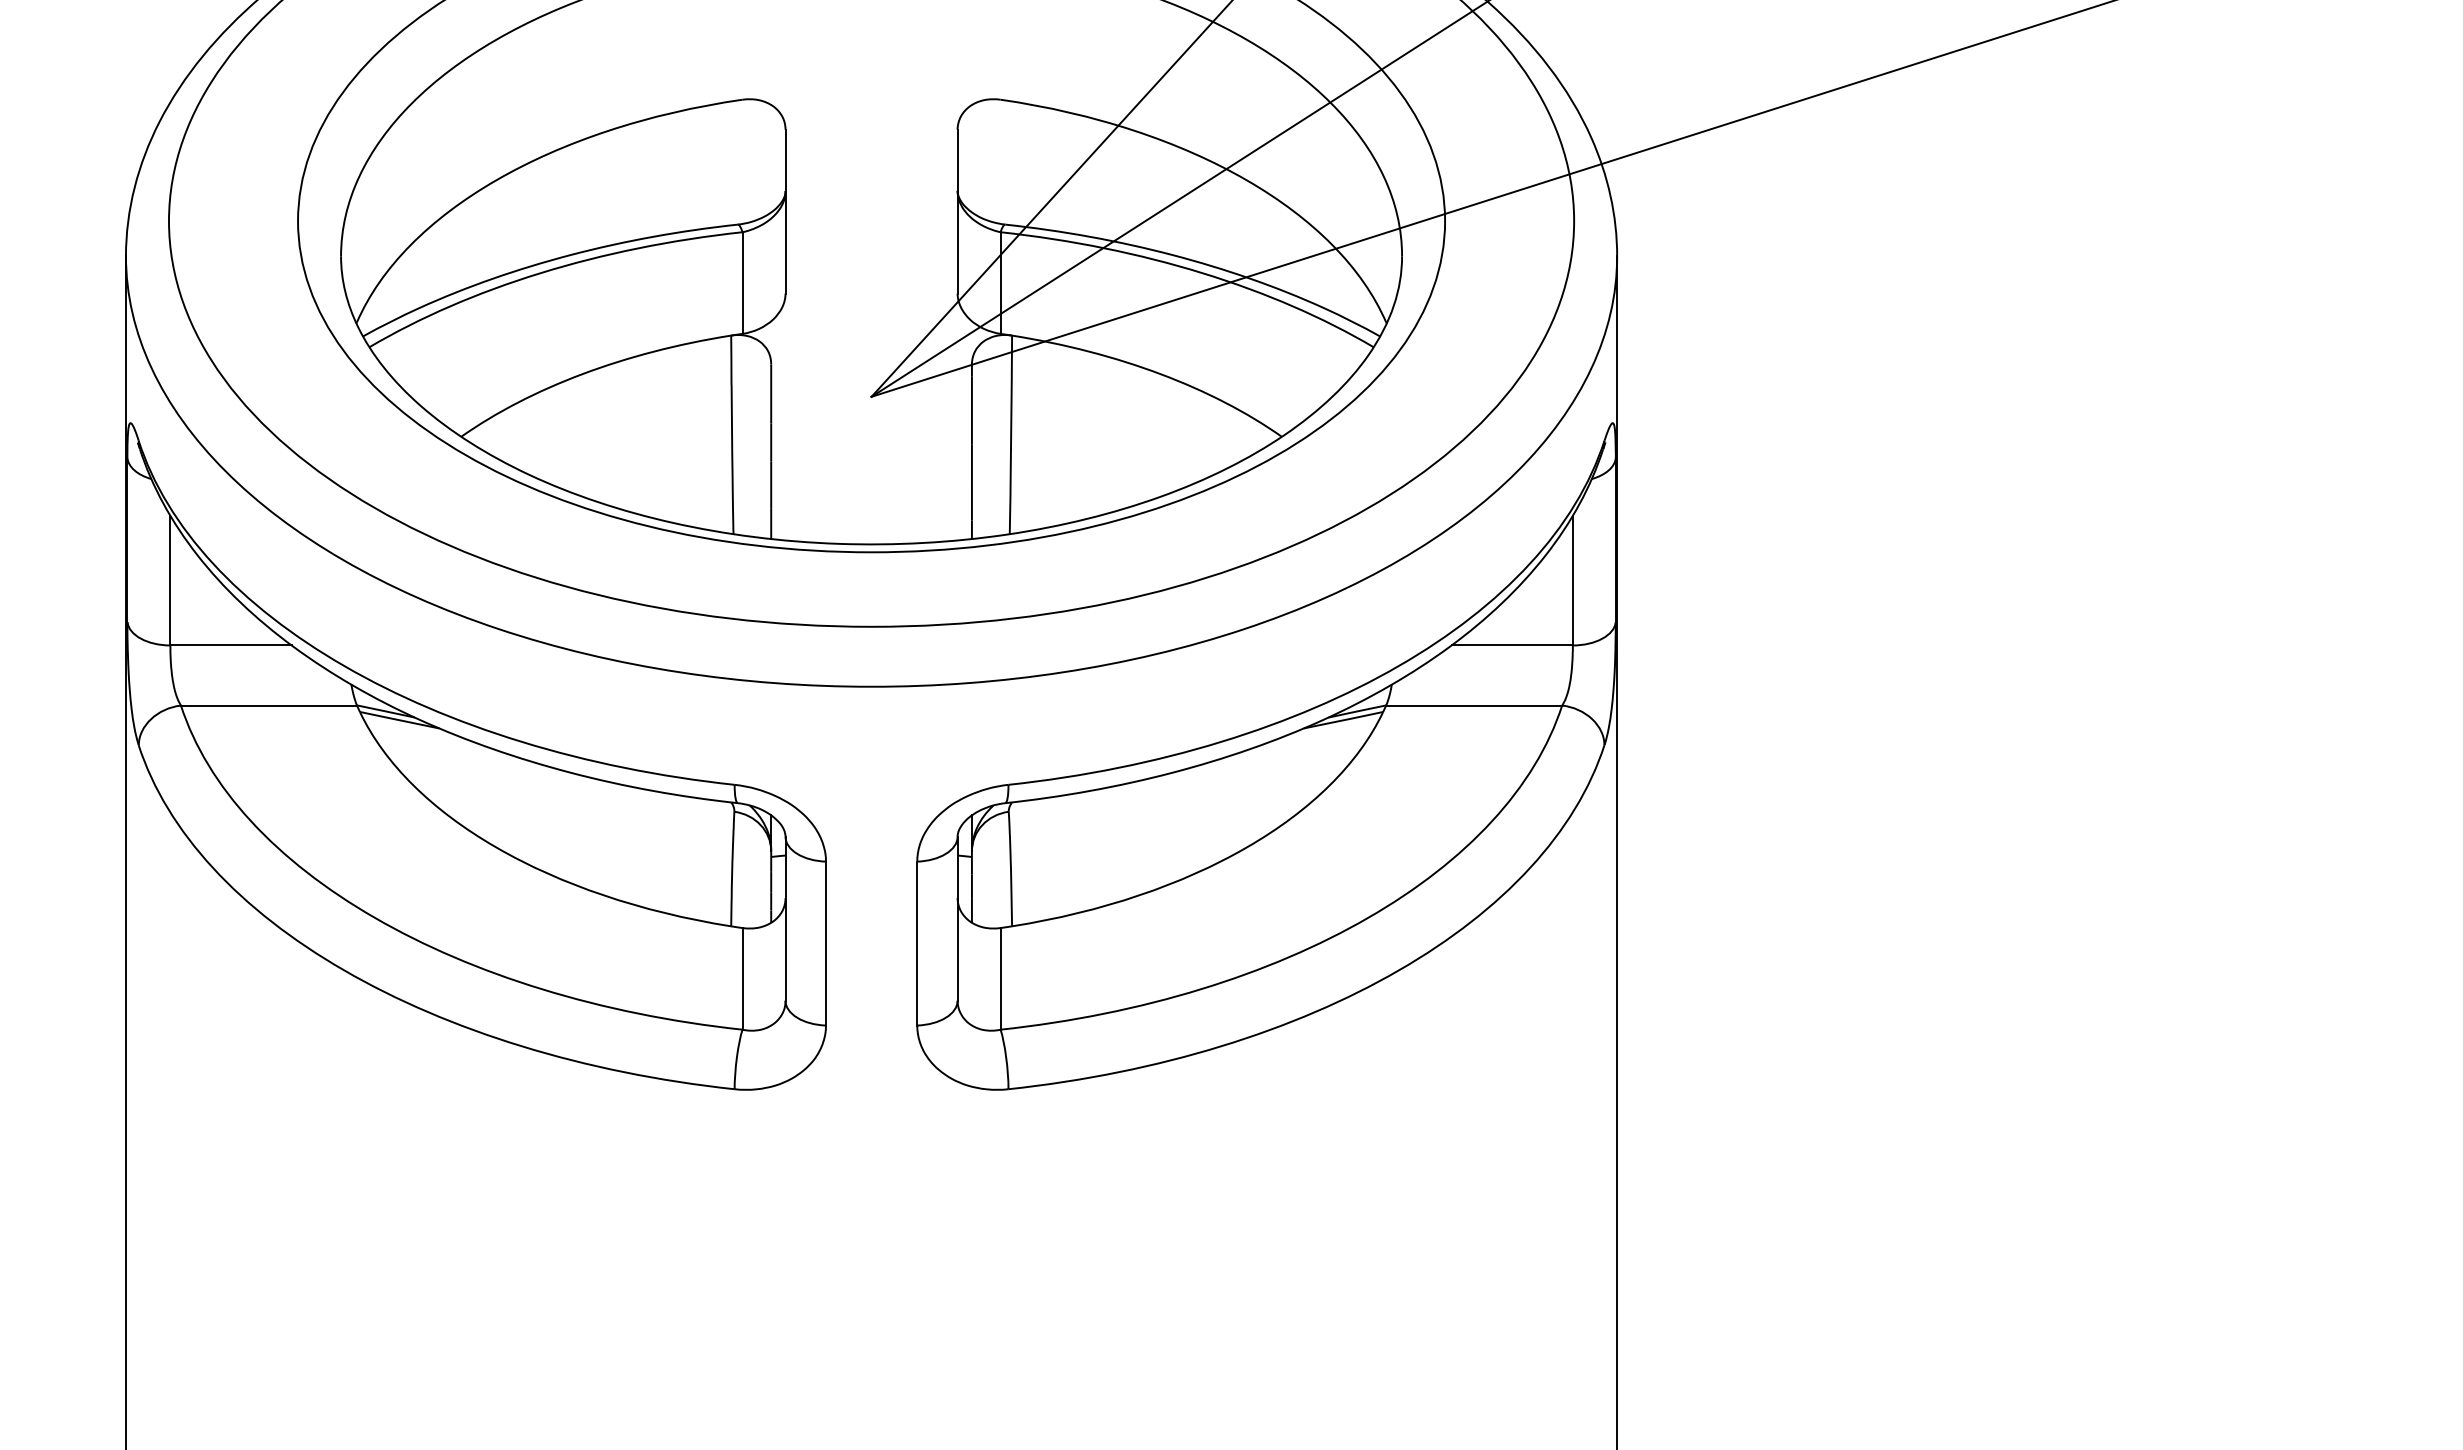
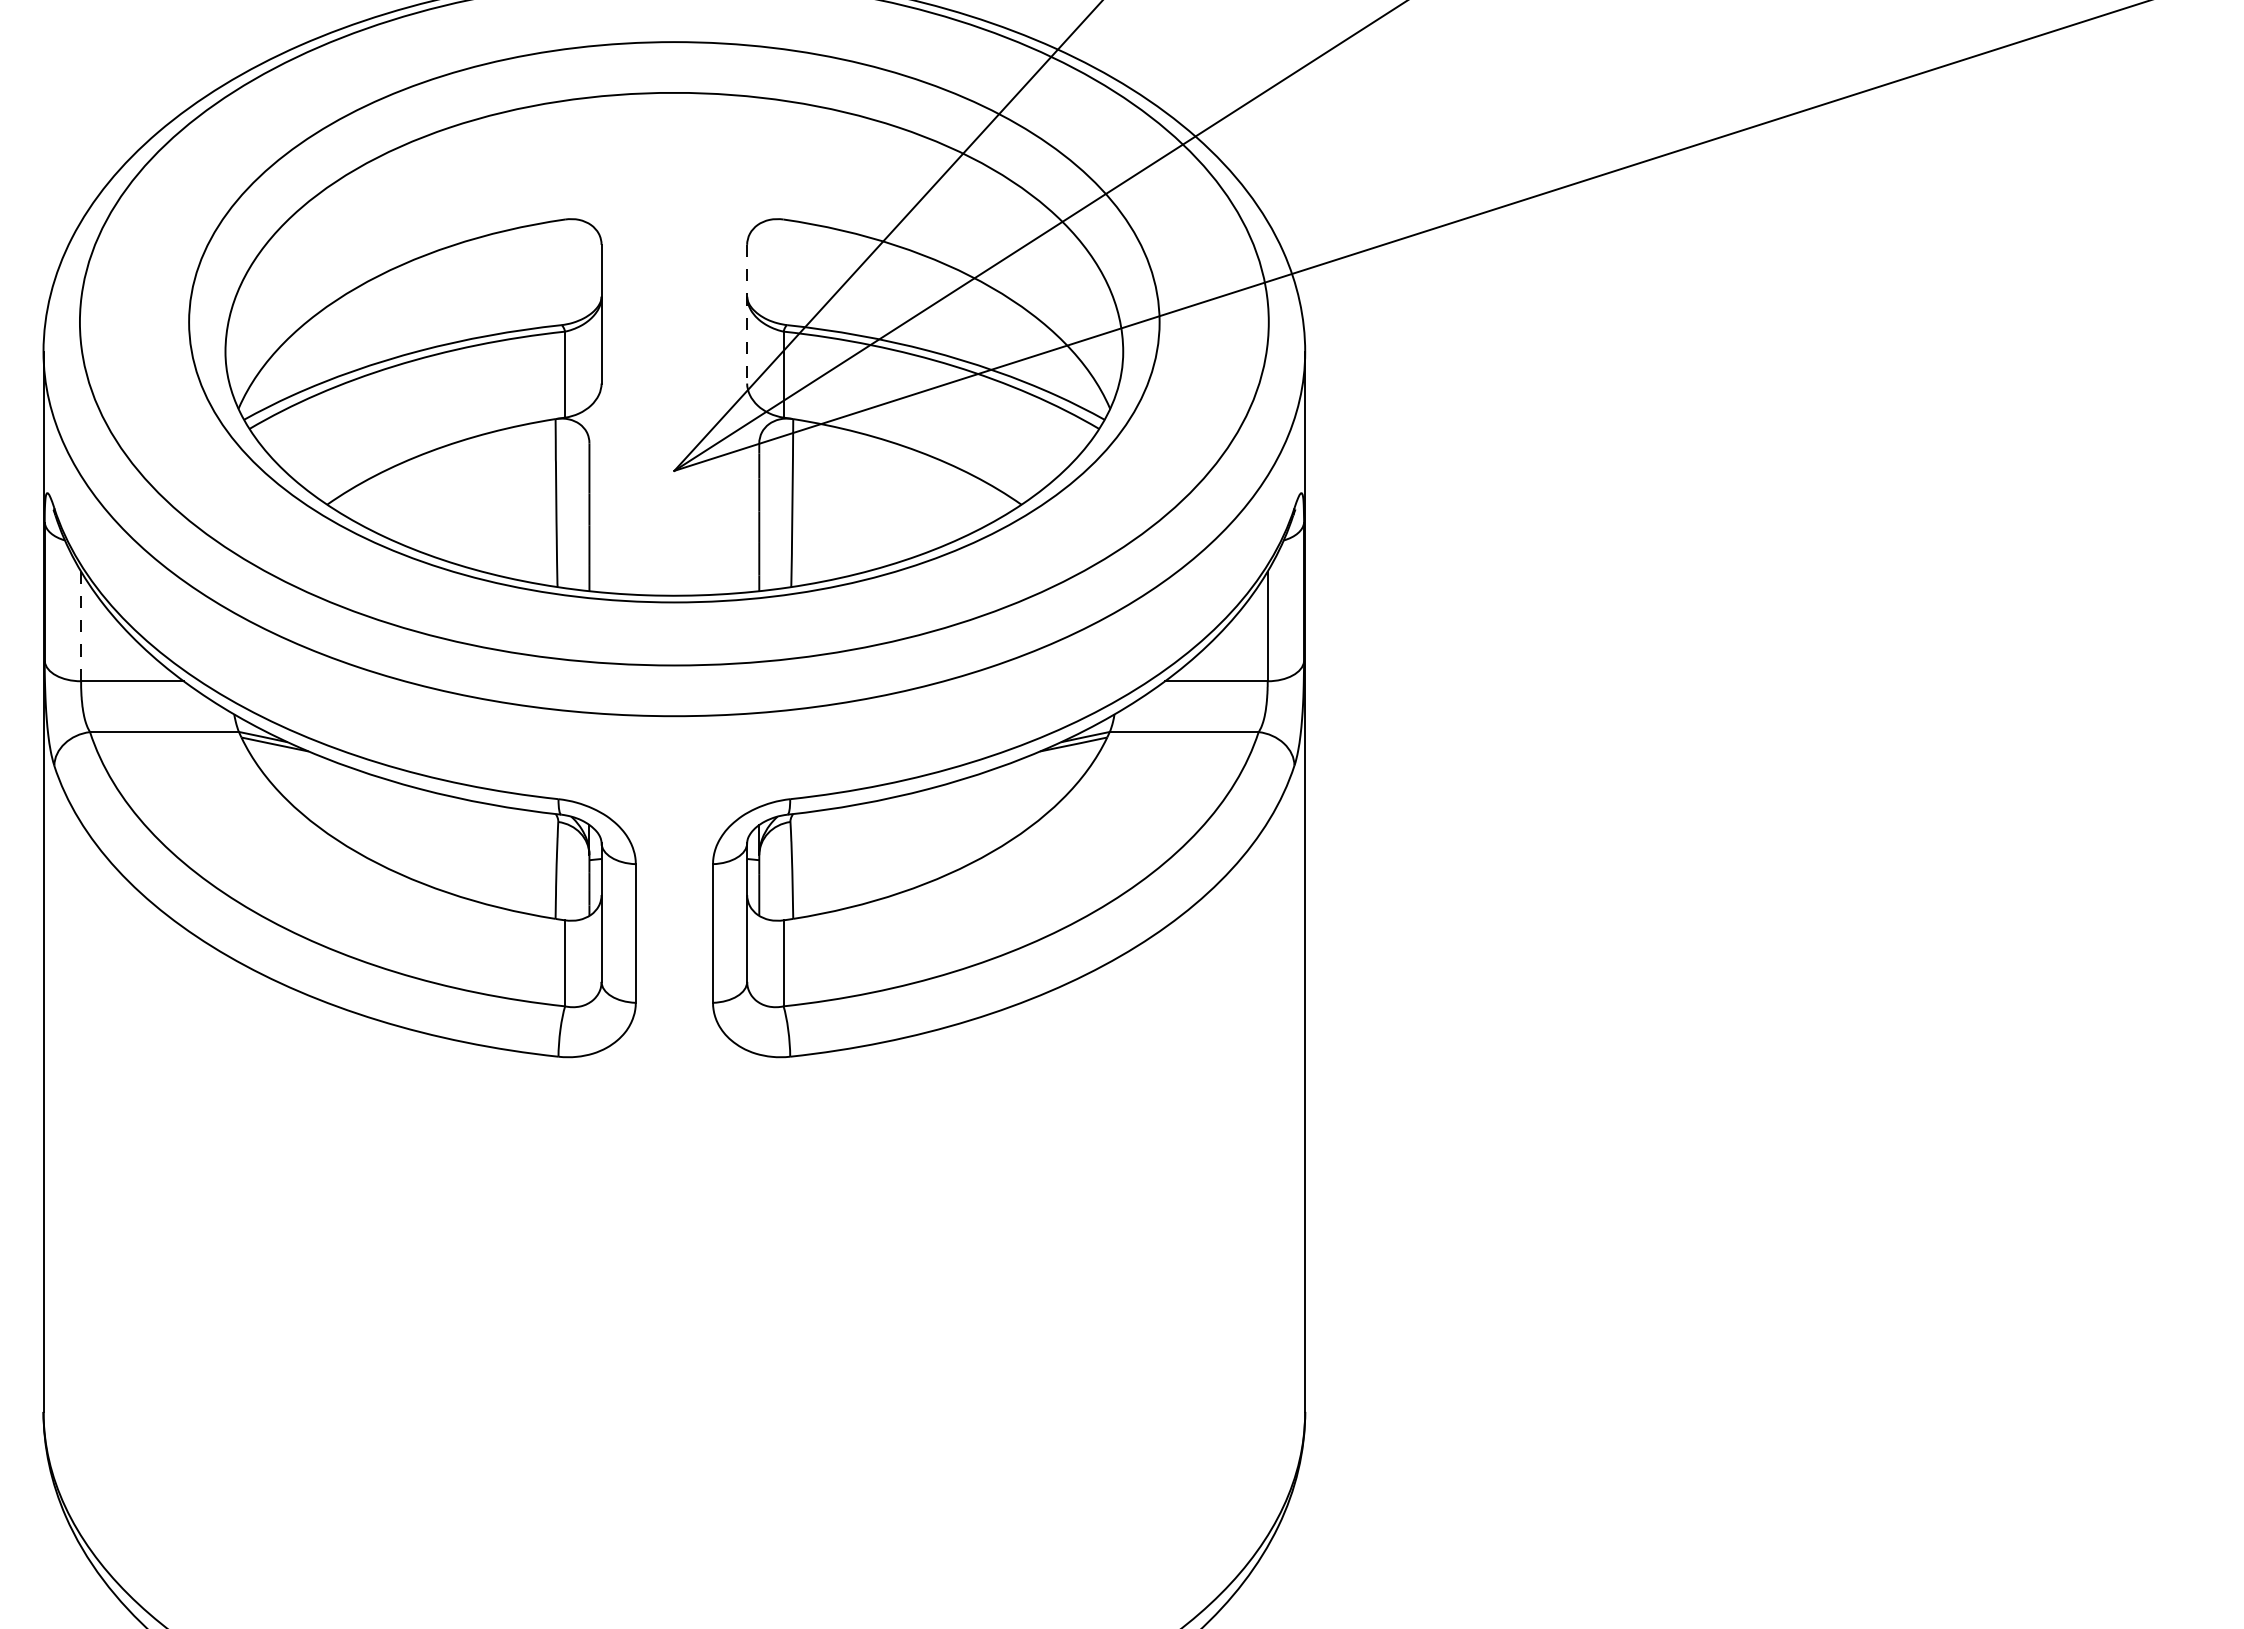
line: (958, 211) -> (747, 314), solid -> dashed
line: (170, 580) -> (81, 626), solid -> dashed

